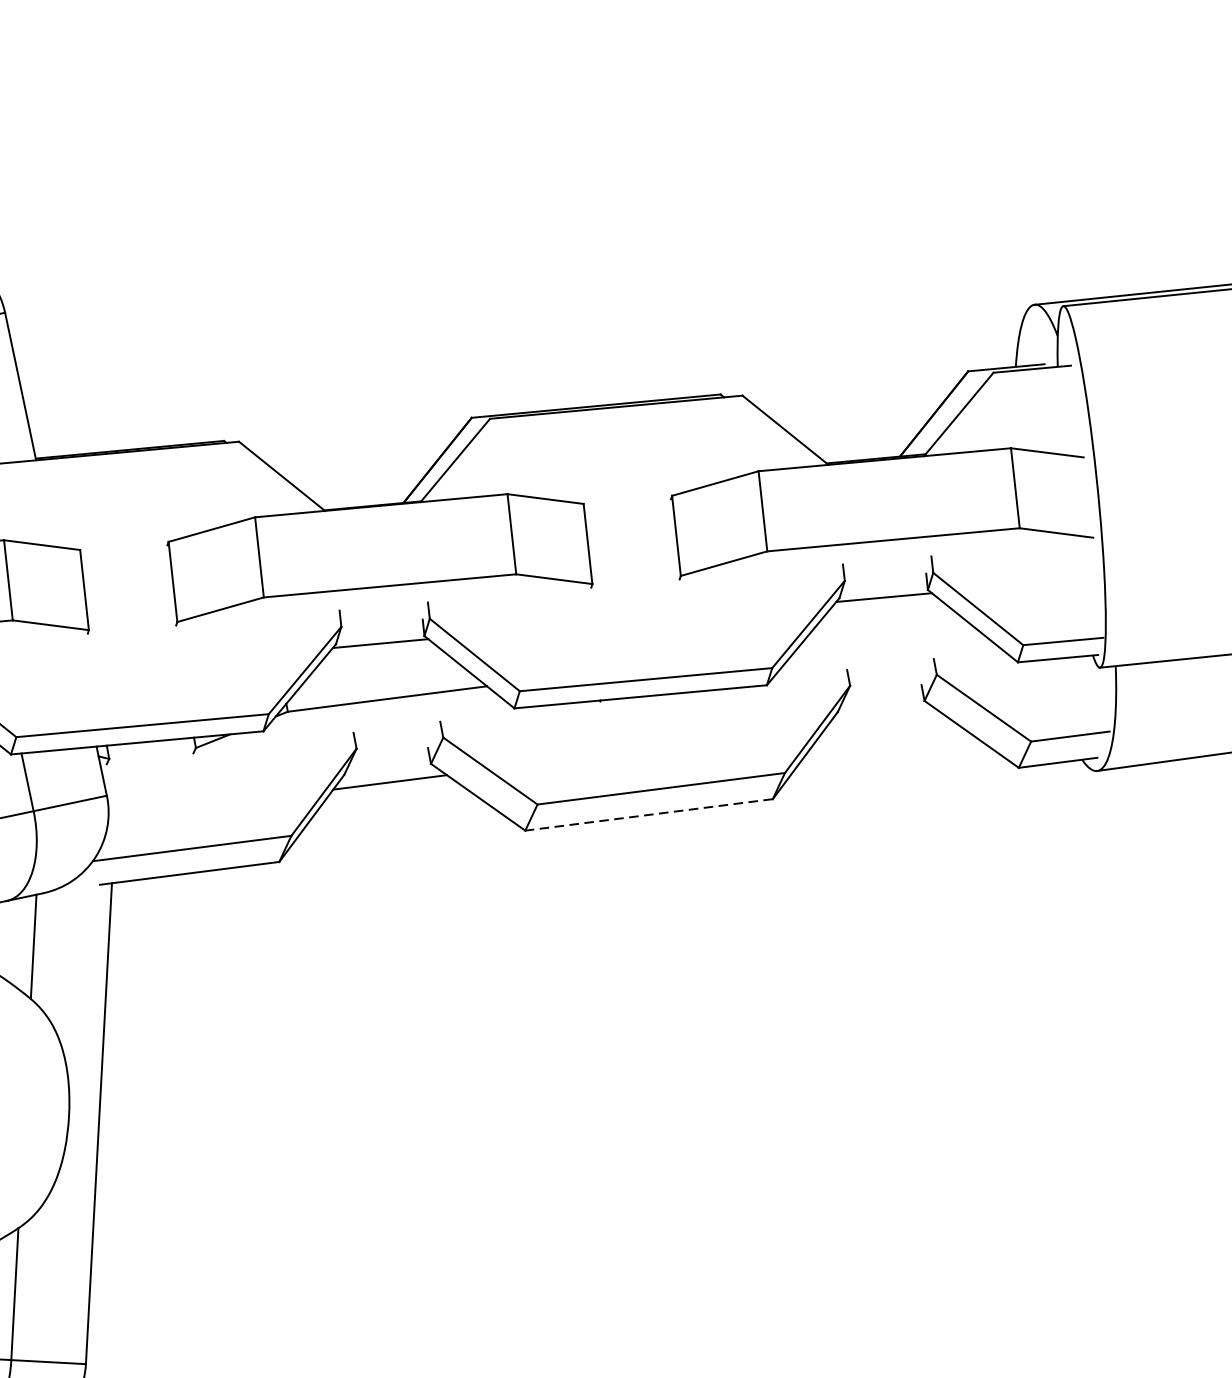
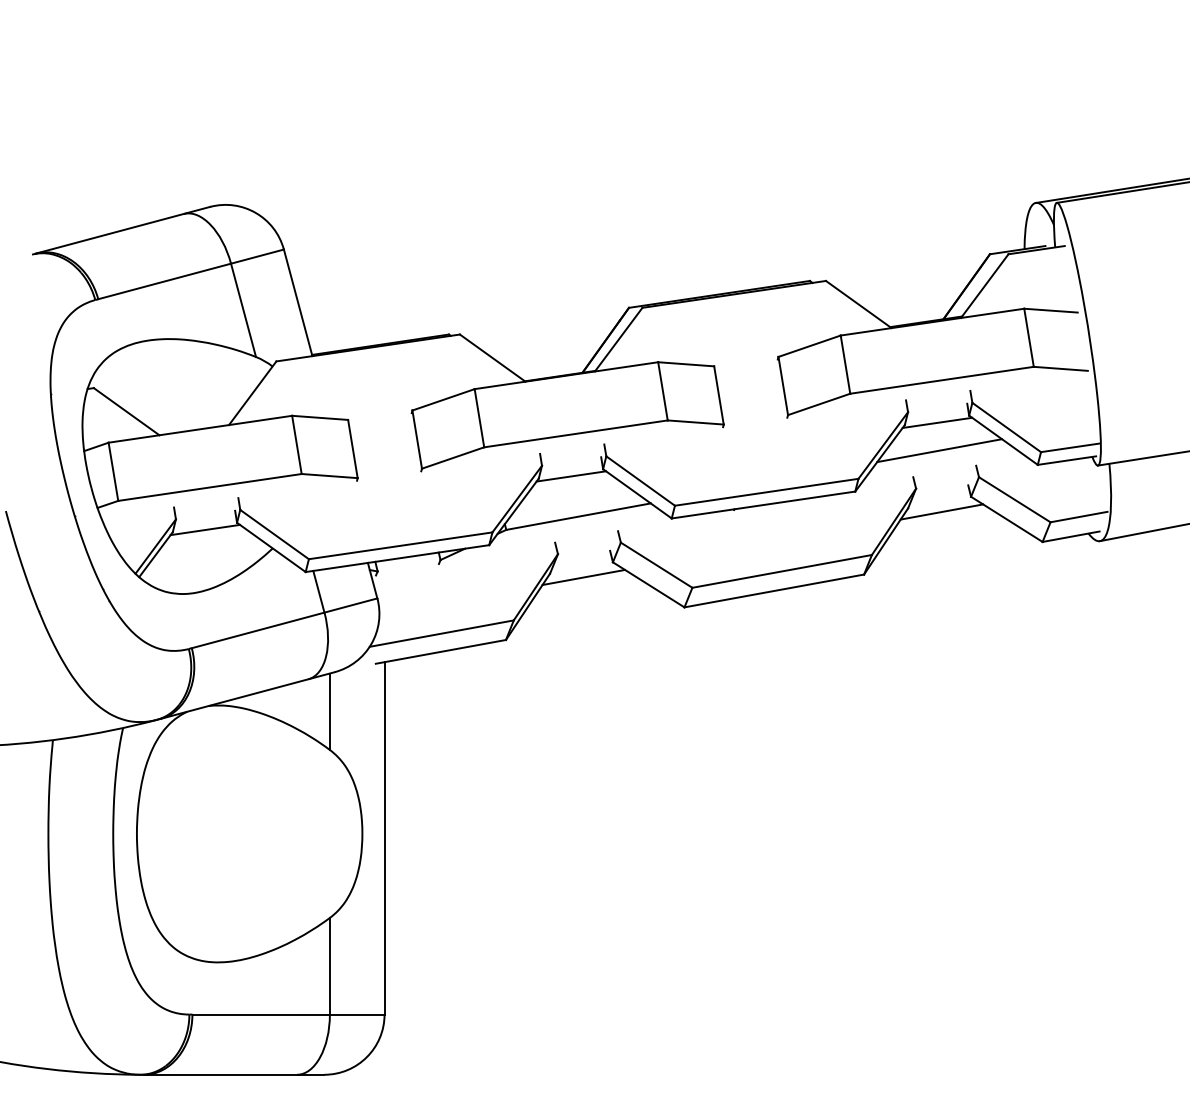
line: (884, 635) -> (939, 450), added
line: (883, 718) -> (941, 511), added
line: (647, 815) -> (773, 591), dashed -> solid

